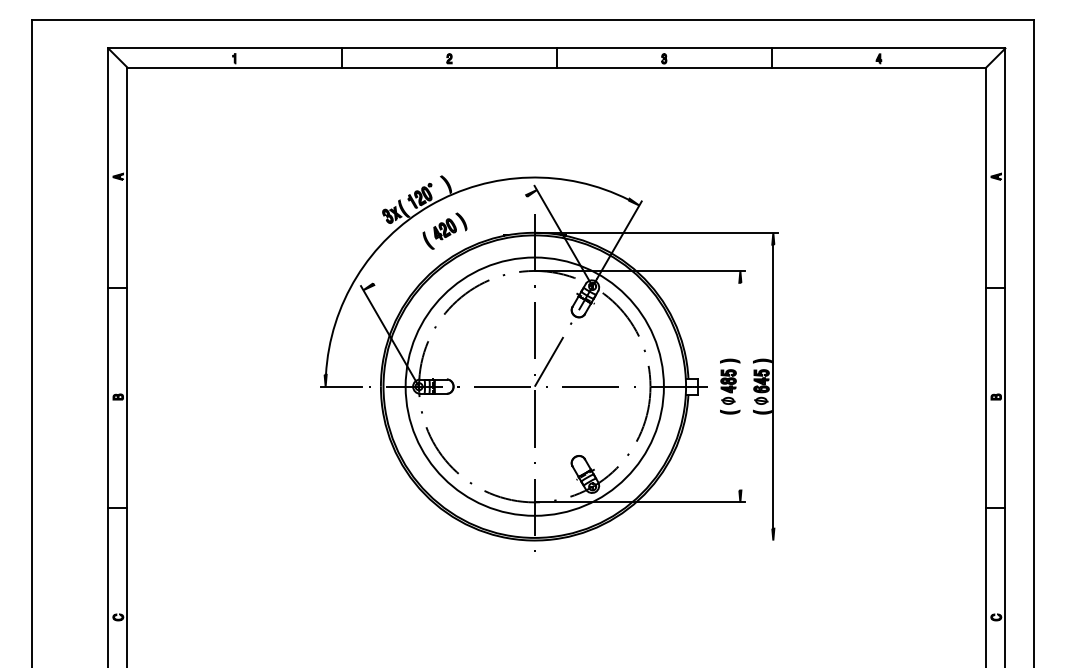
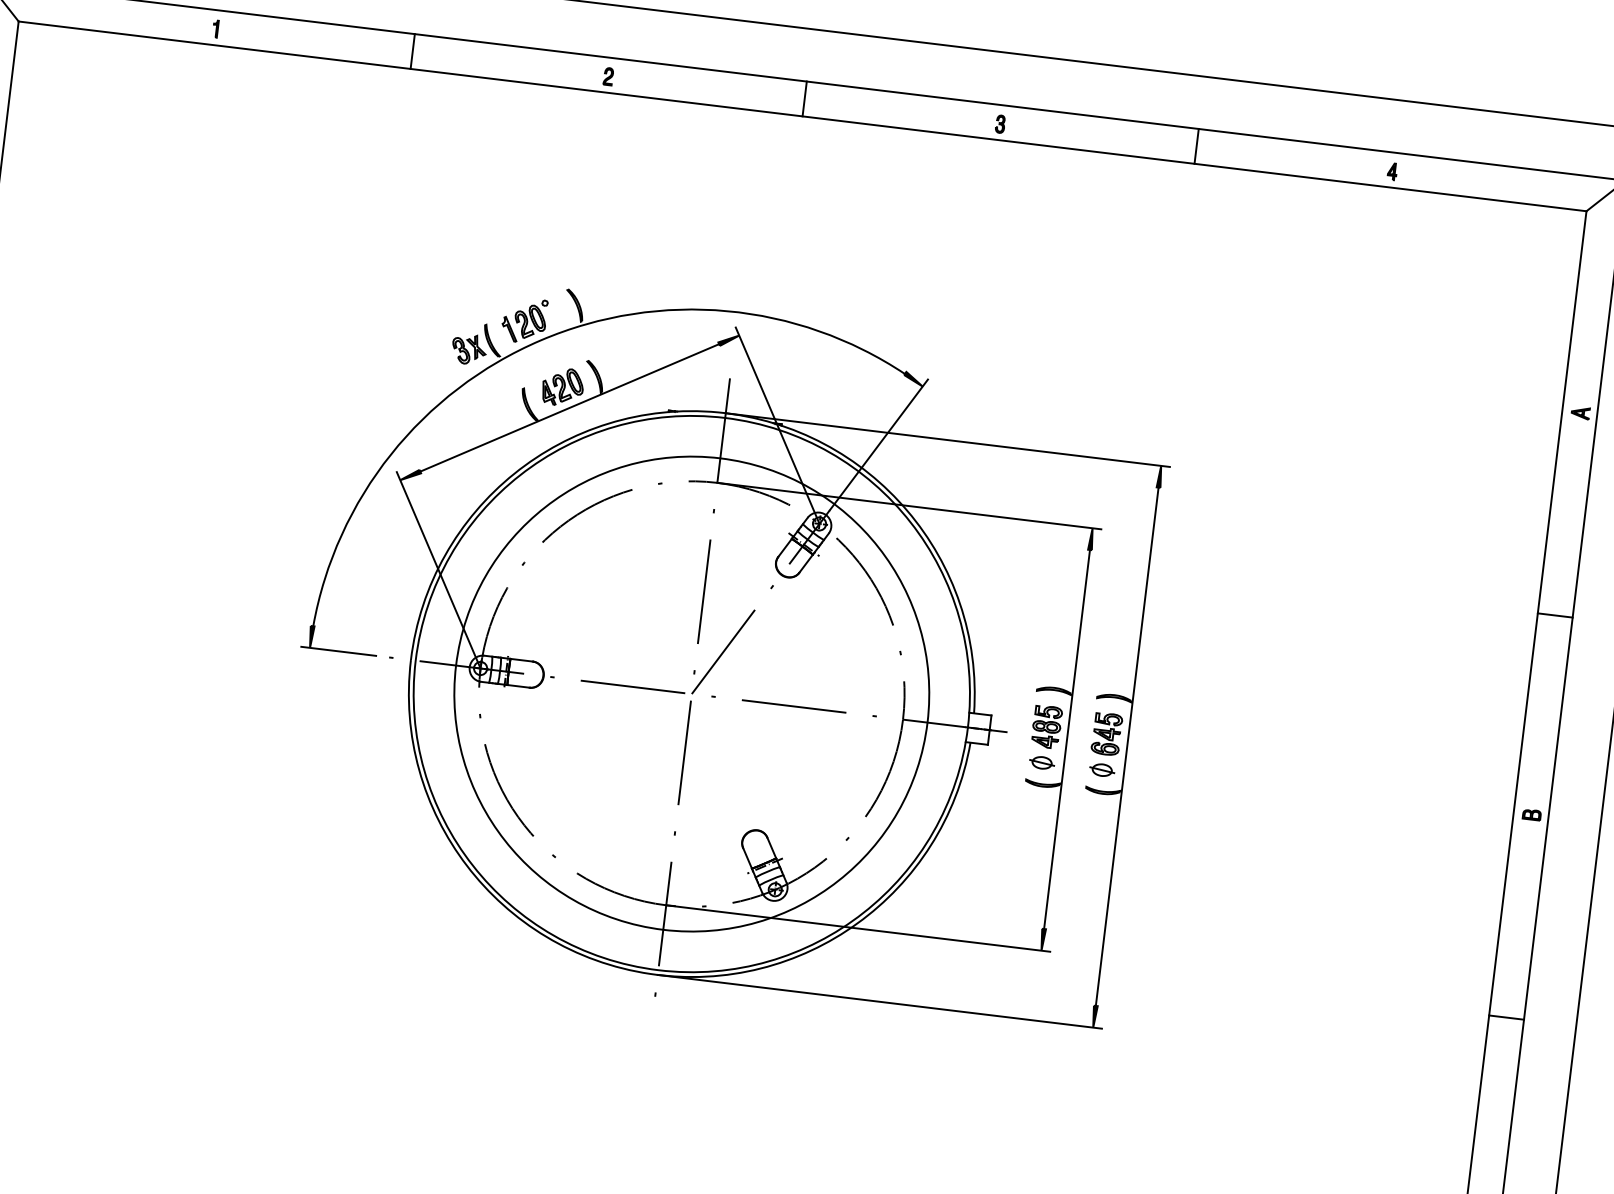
line: (449, 239) -> (568, 406), added
line: (740, 386) -> (1067, 739), added
line: (656, 540) -> (879, 1001), added

